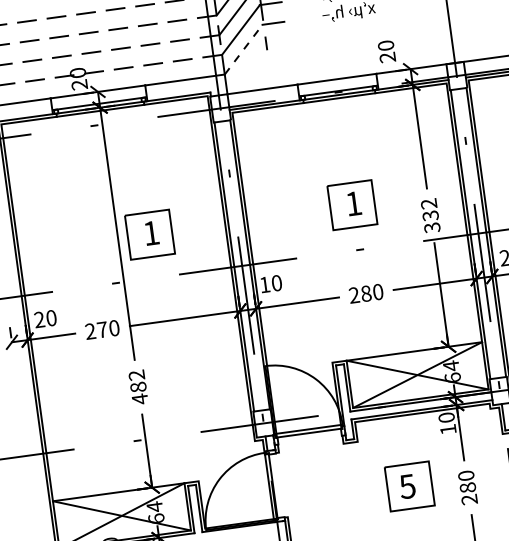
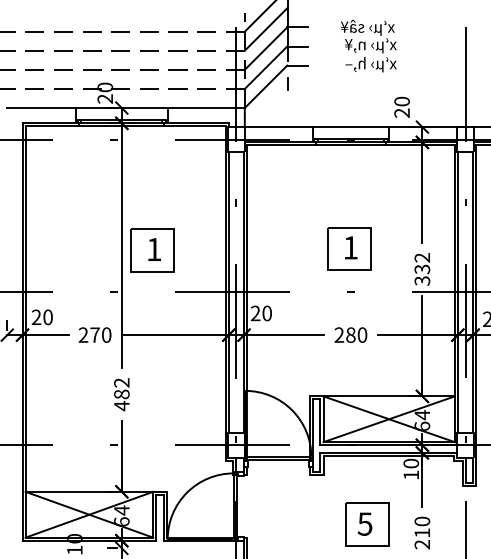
line: (244, 49) -> (266, 86), dashed -> solid
text: (264, 284) -> (255, 313), 10 -> 20
text: (467, 487) -> (422, 532), 280 -> 210

